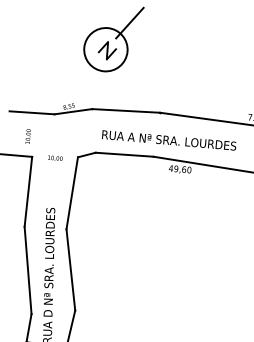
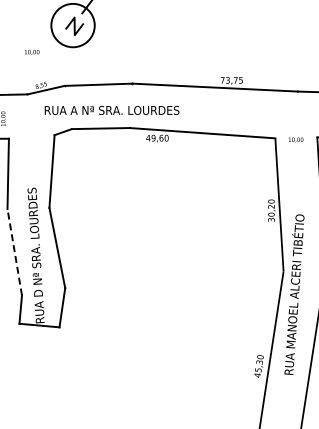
text: (168, 140) -> (111, 110), moved
text: (55, 157) -> (32, 51), moved
line: (27, 270) -> (14, 252), solid -> dashed

